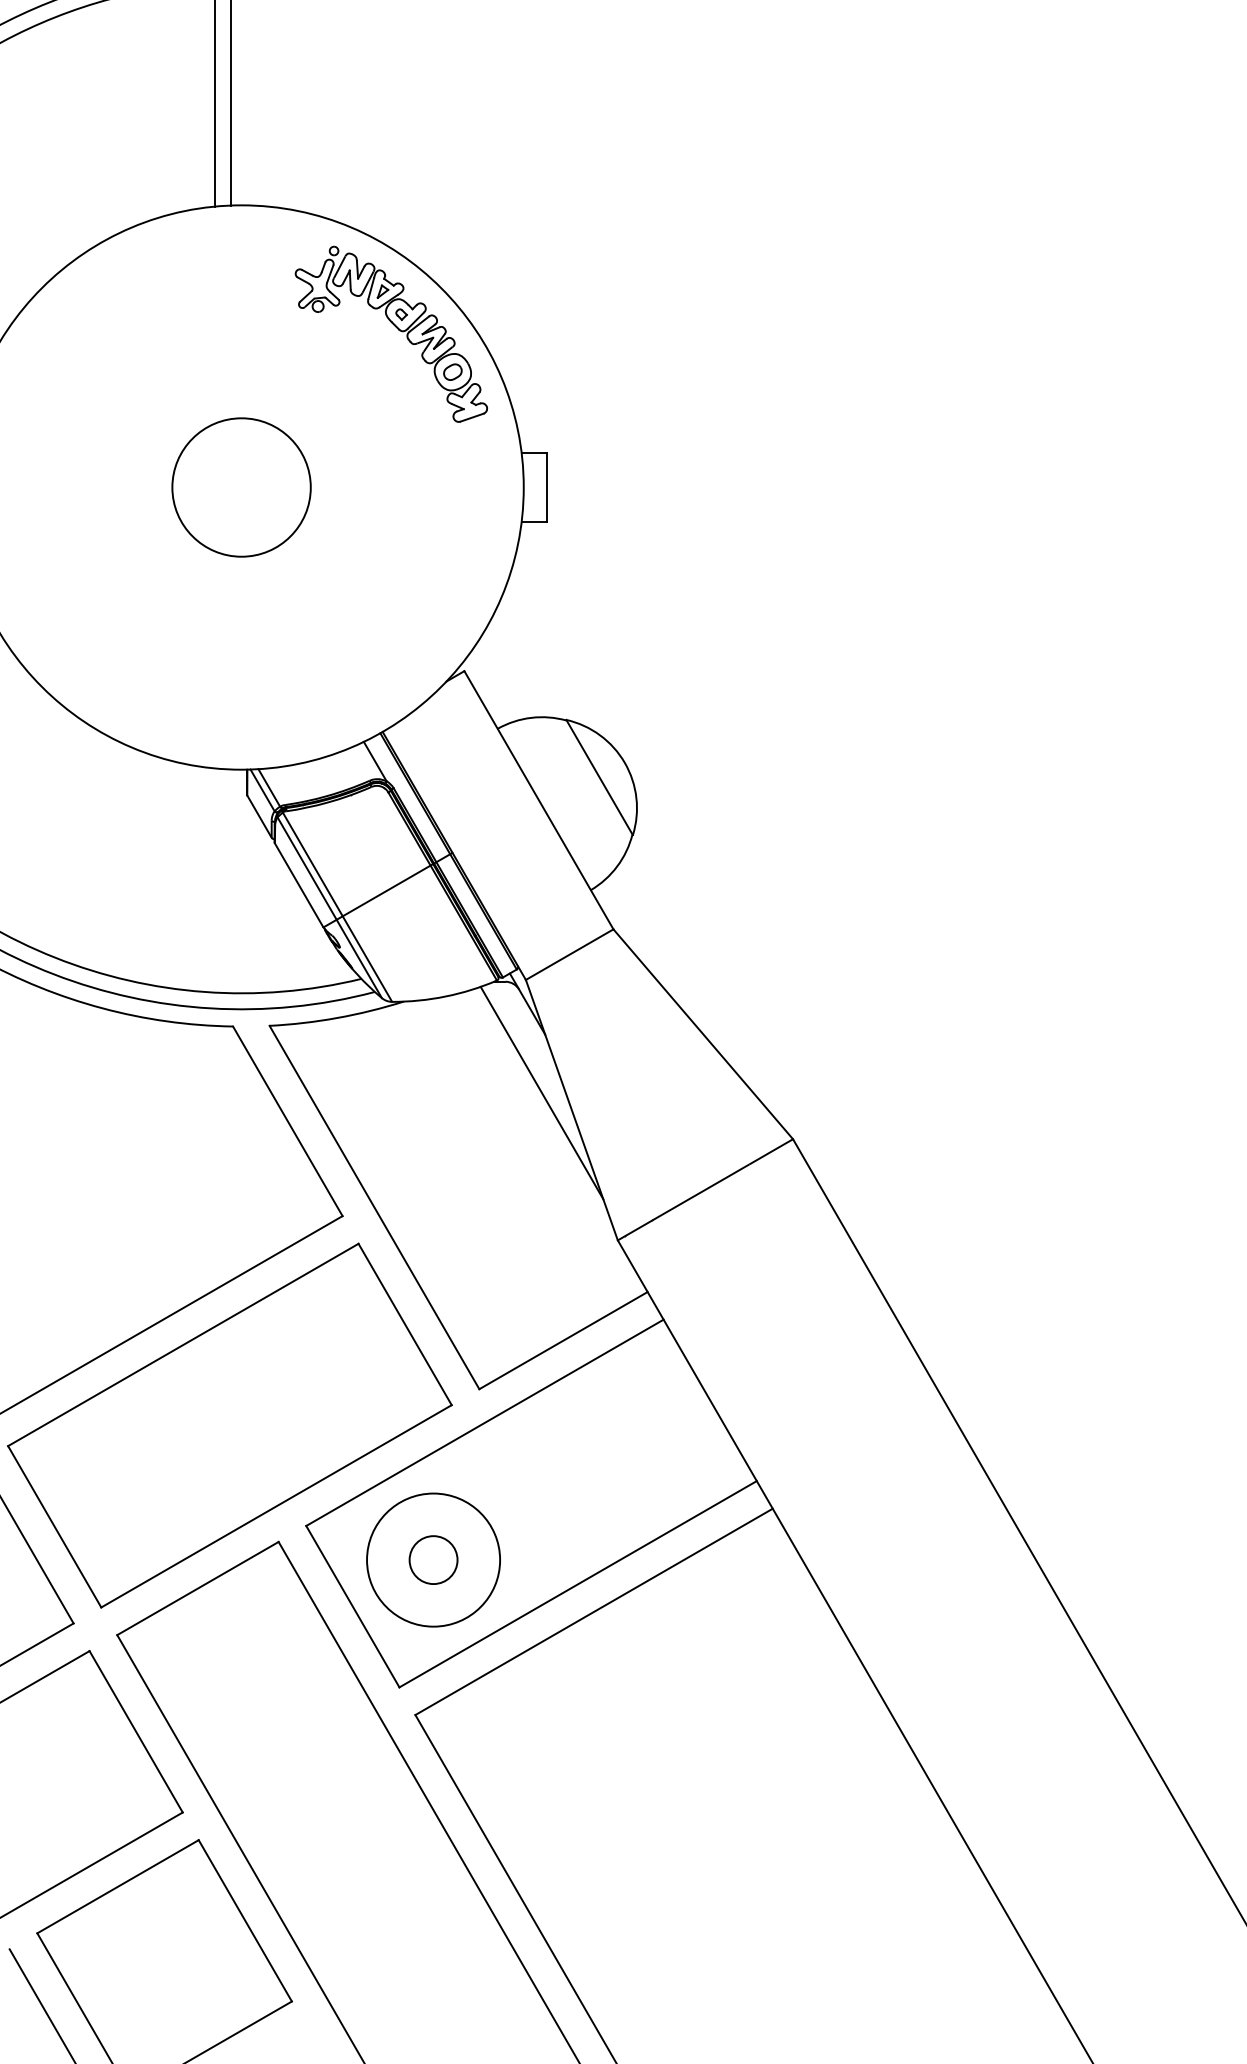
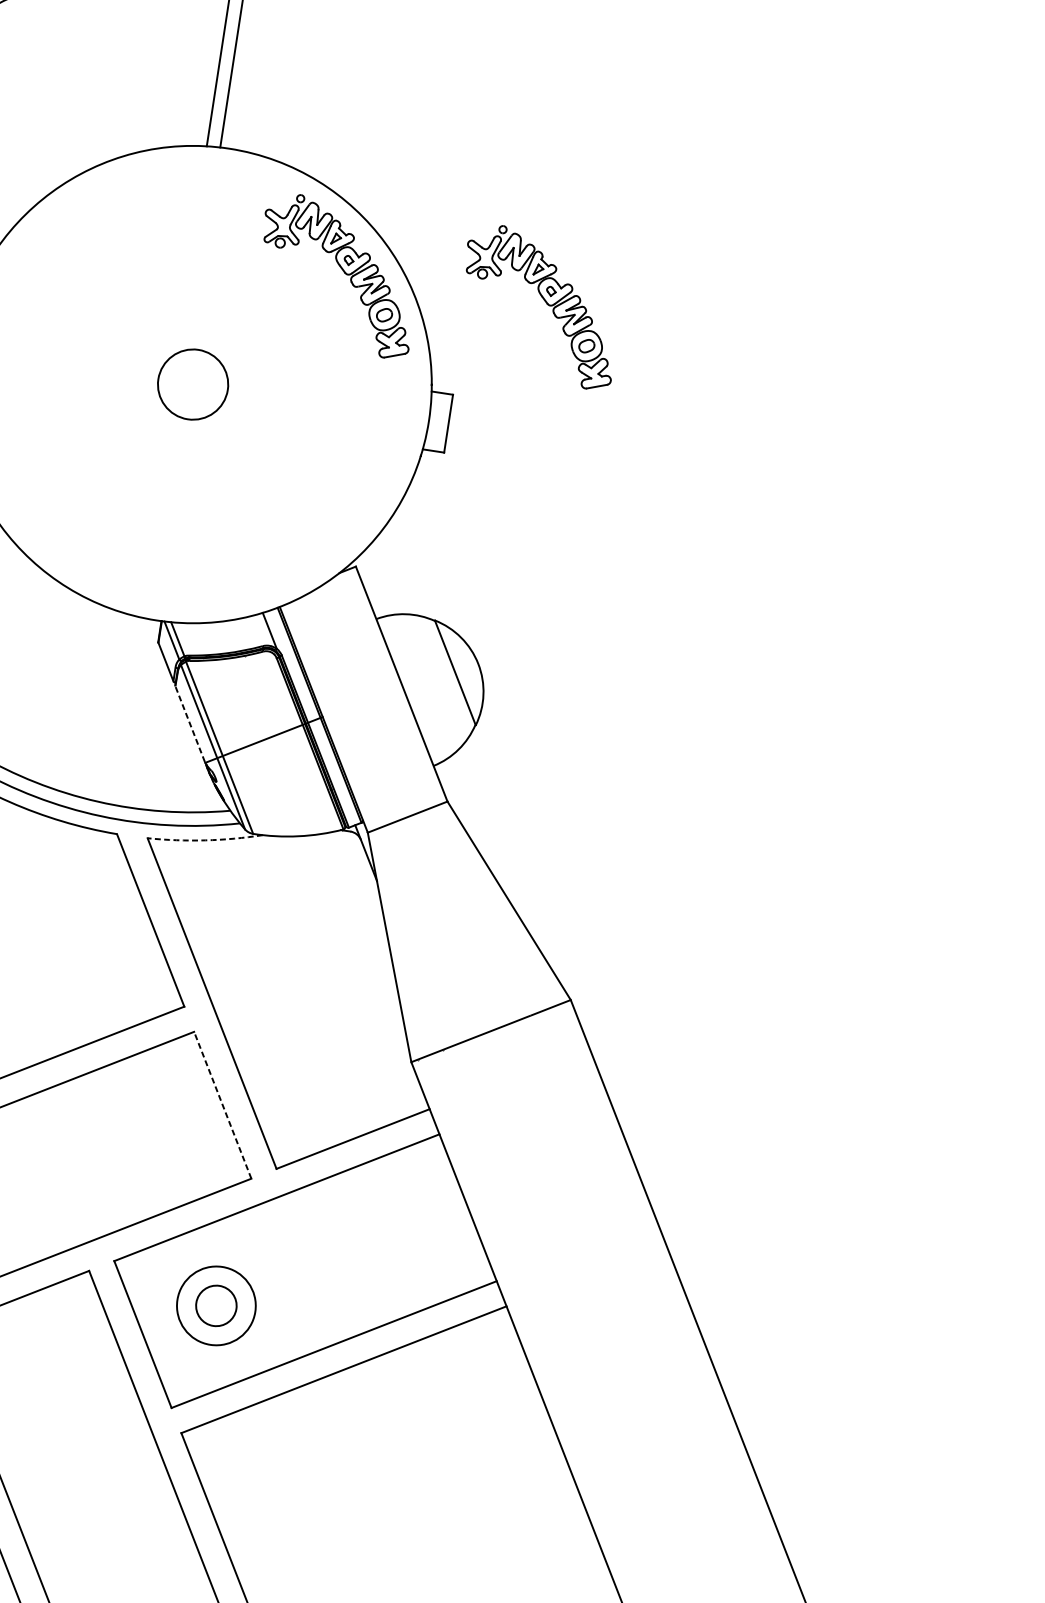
part: (637, 327) -> (544, 301), added
circle: (241, 487) -> (193, 384), size x0.6
line: (298, 884) -> (189, 723), solid -> dashed
arc: (337, 1018) -> (205, 840), solid -> dashed
line: (541, 1092) -> (366, 928), removed
line: (404, 1324) -> (222, 1105), solid -> dashed
circle: (433, 1559) -> (216, 1305), size x0.7

